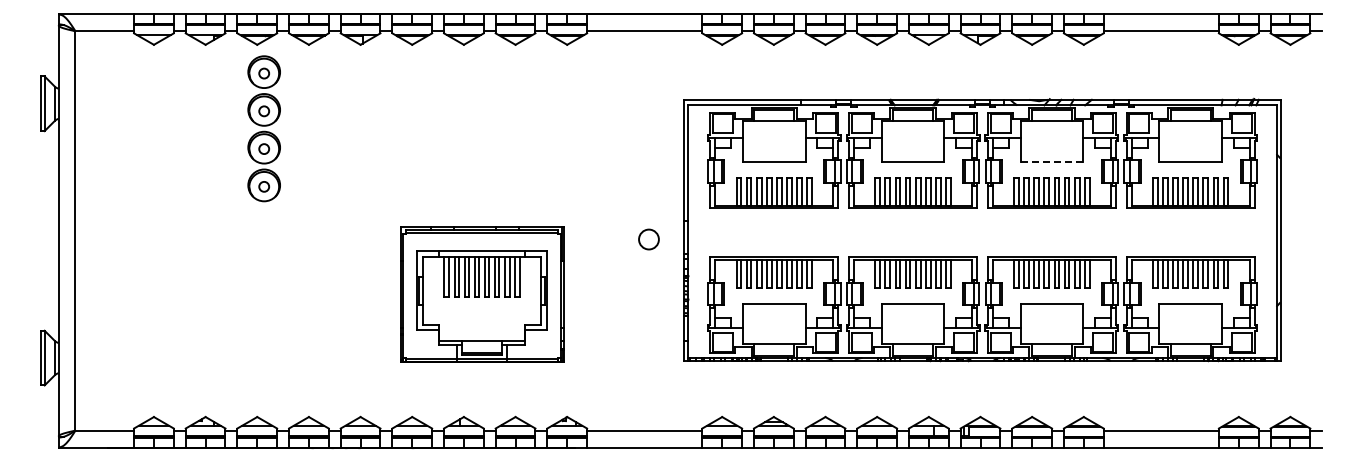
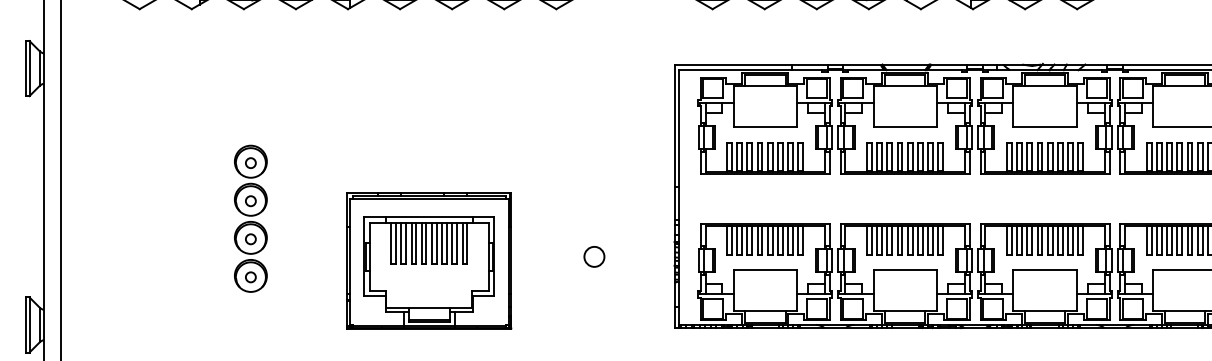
part: (263, 128) -> (250, 218), moved
line: (1051, 162) -> (1044, 127), dashed -> solid
circle: (648, 239) -> (593, 256), moved
part: (482, 294) -> (429, 260), moved

